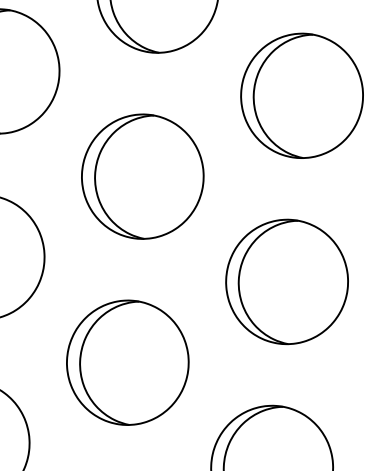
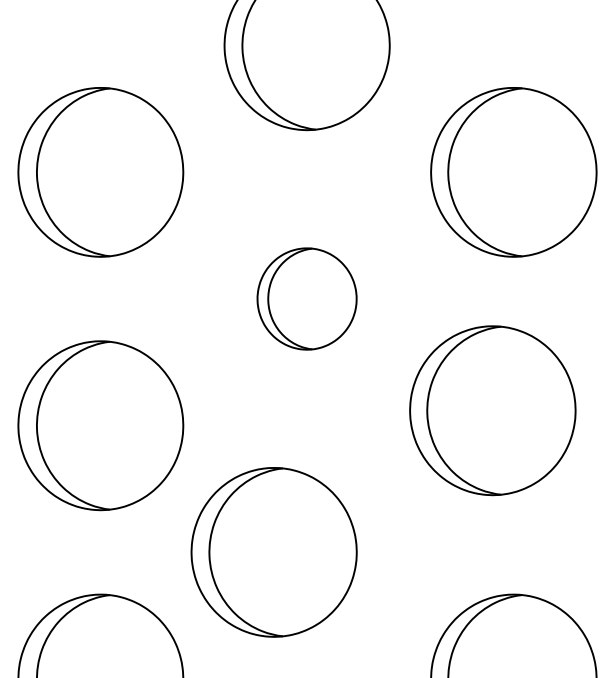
part: (142, 176) -> (306, 298), size x0.6
part: (286, 281) -> (492, 410), moved
part: (127, 362) -> (273, 552), moved

